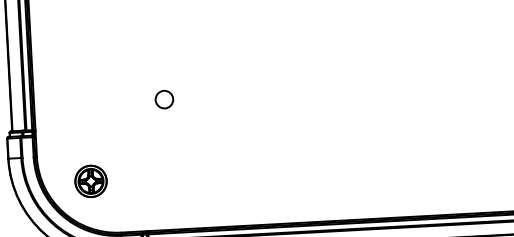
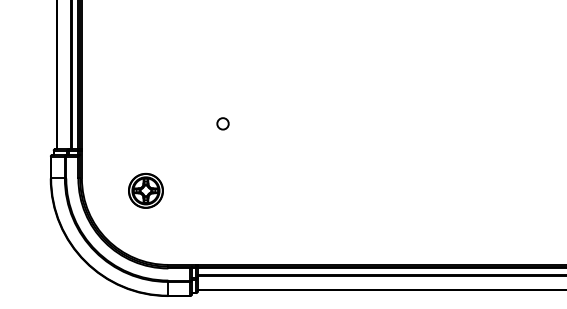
circle: (163, 99) -> (222, 123), size x0.6
part: (90, 181) -> (145, 190), moved

